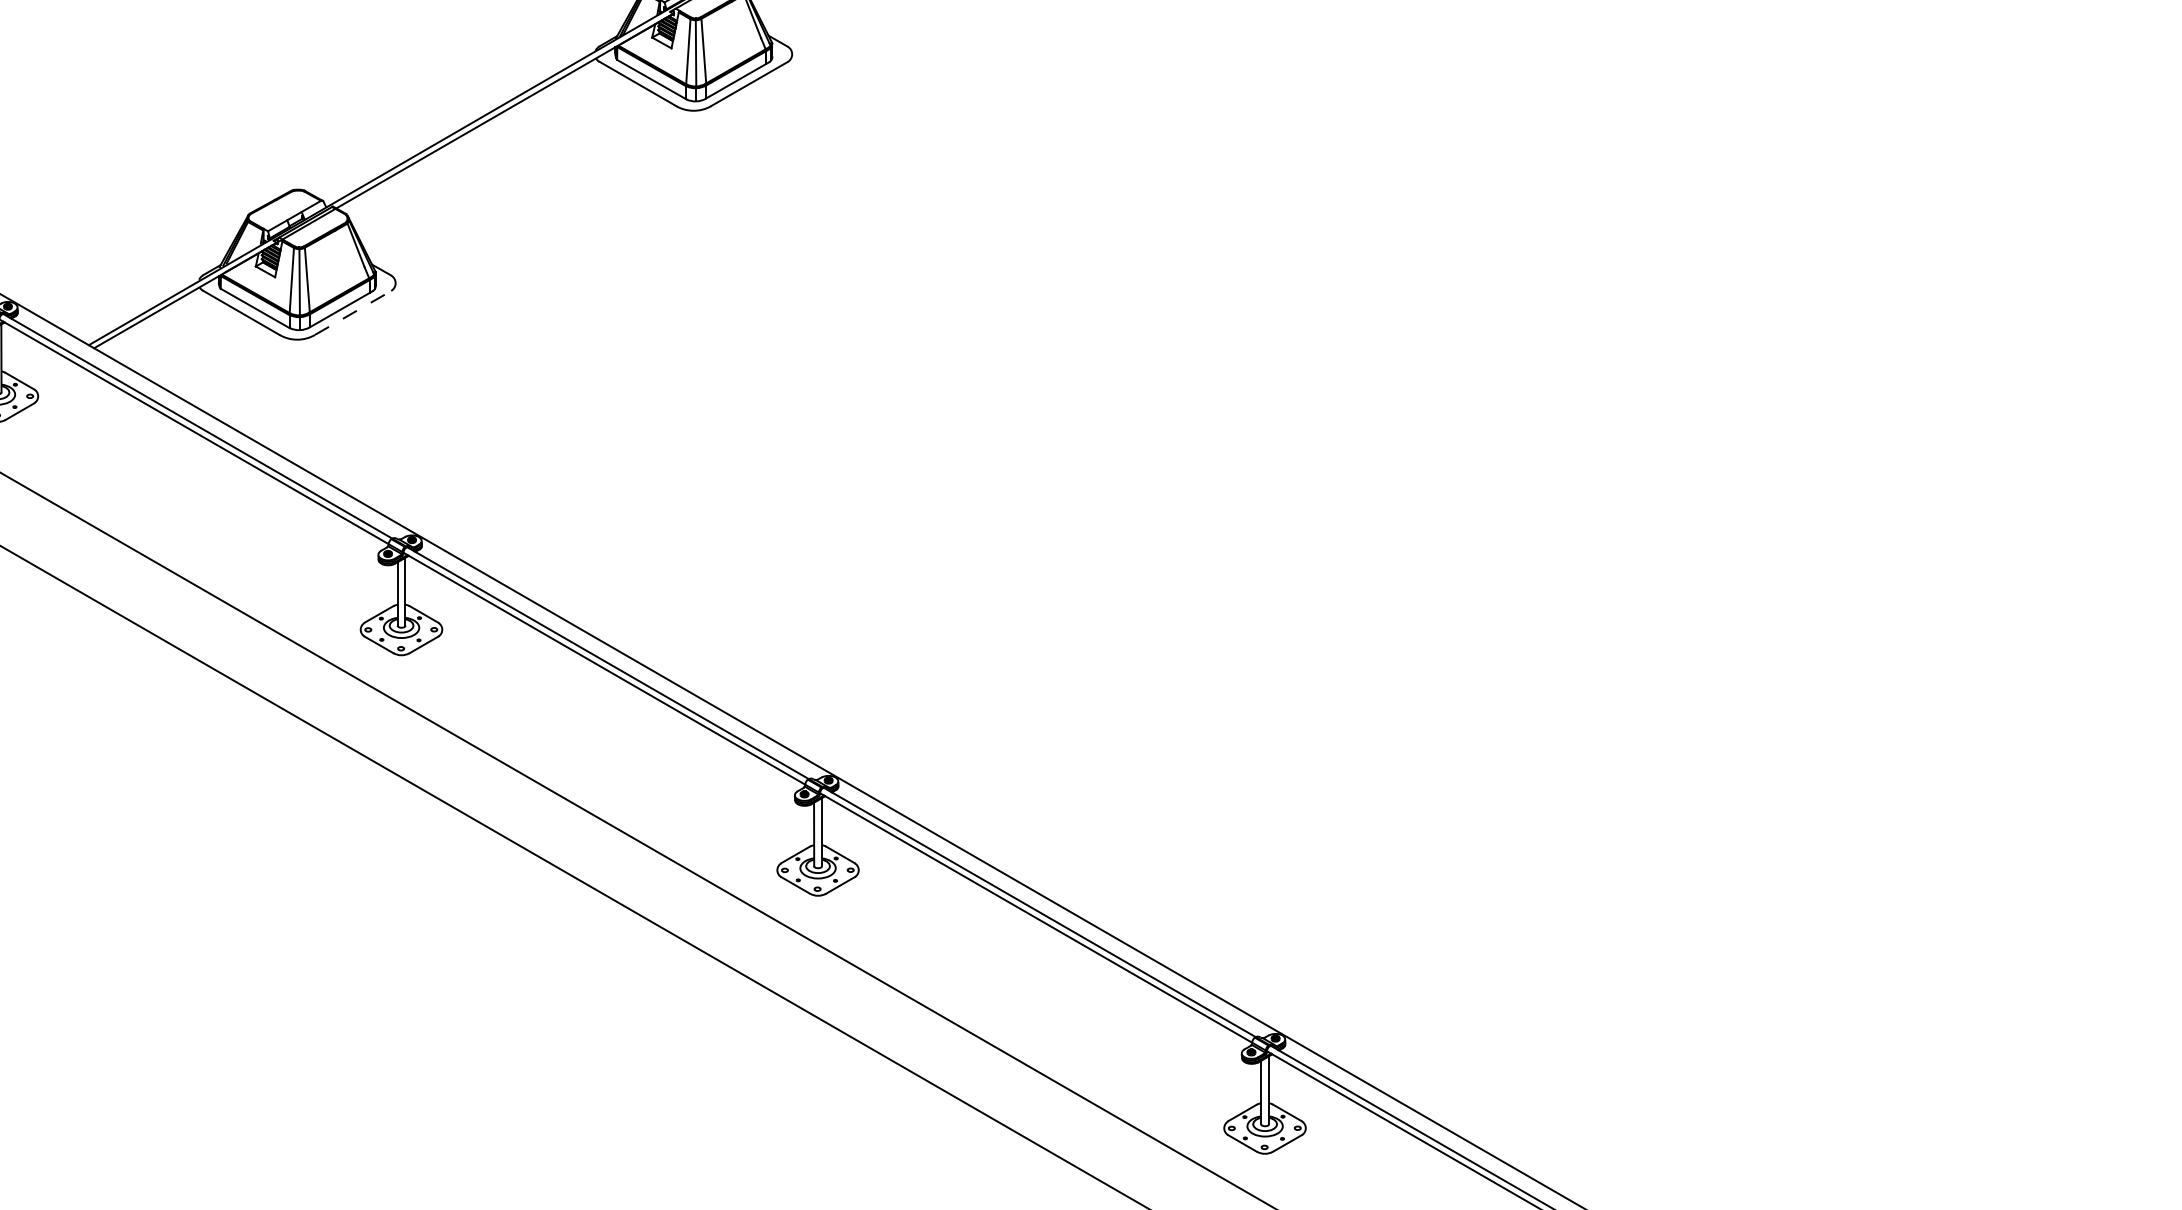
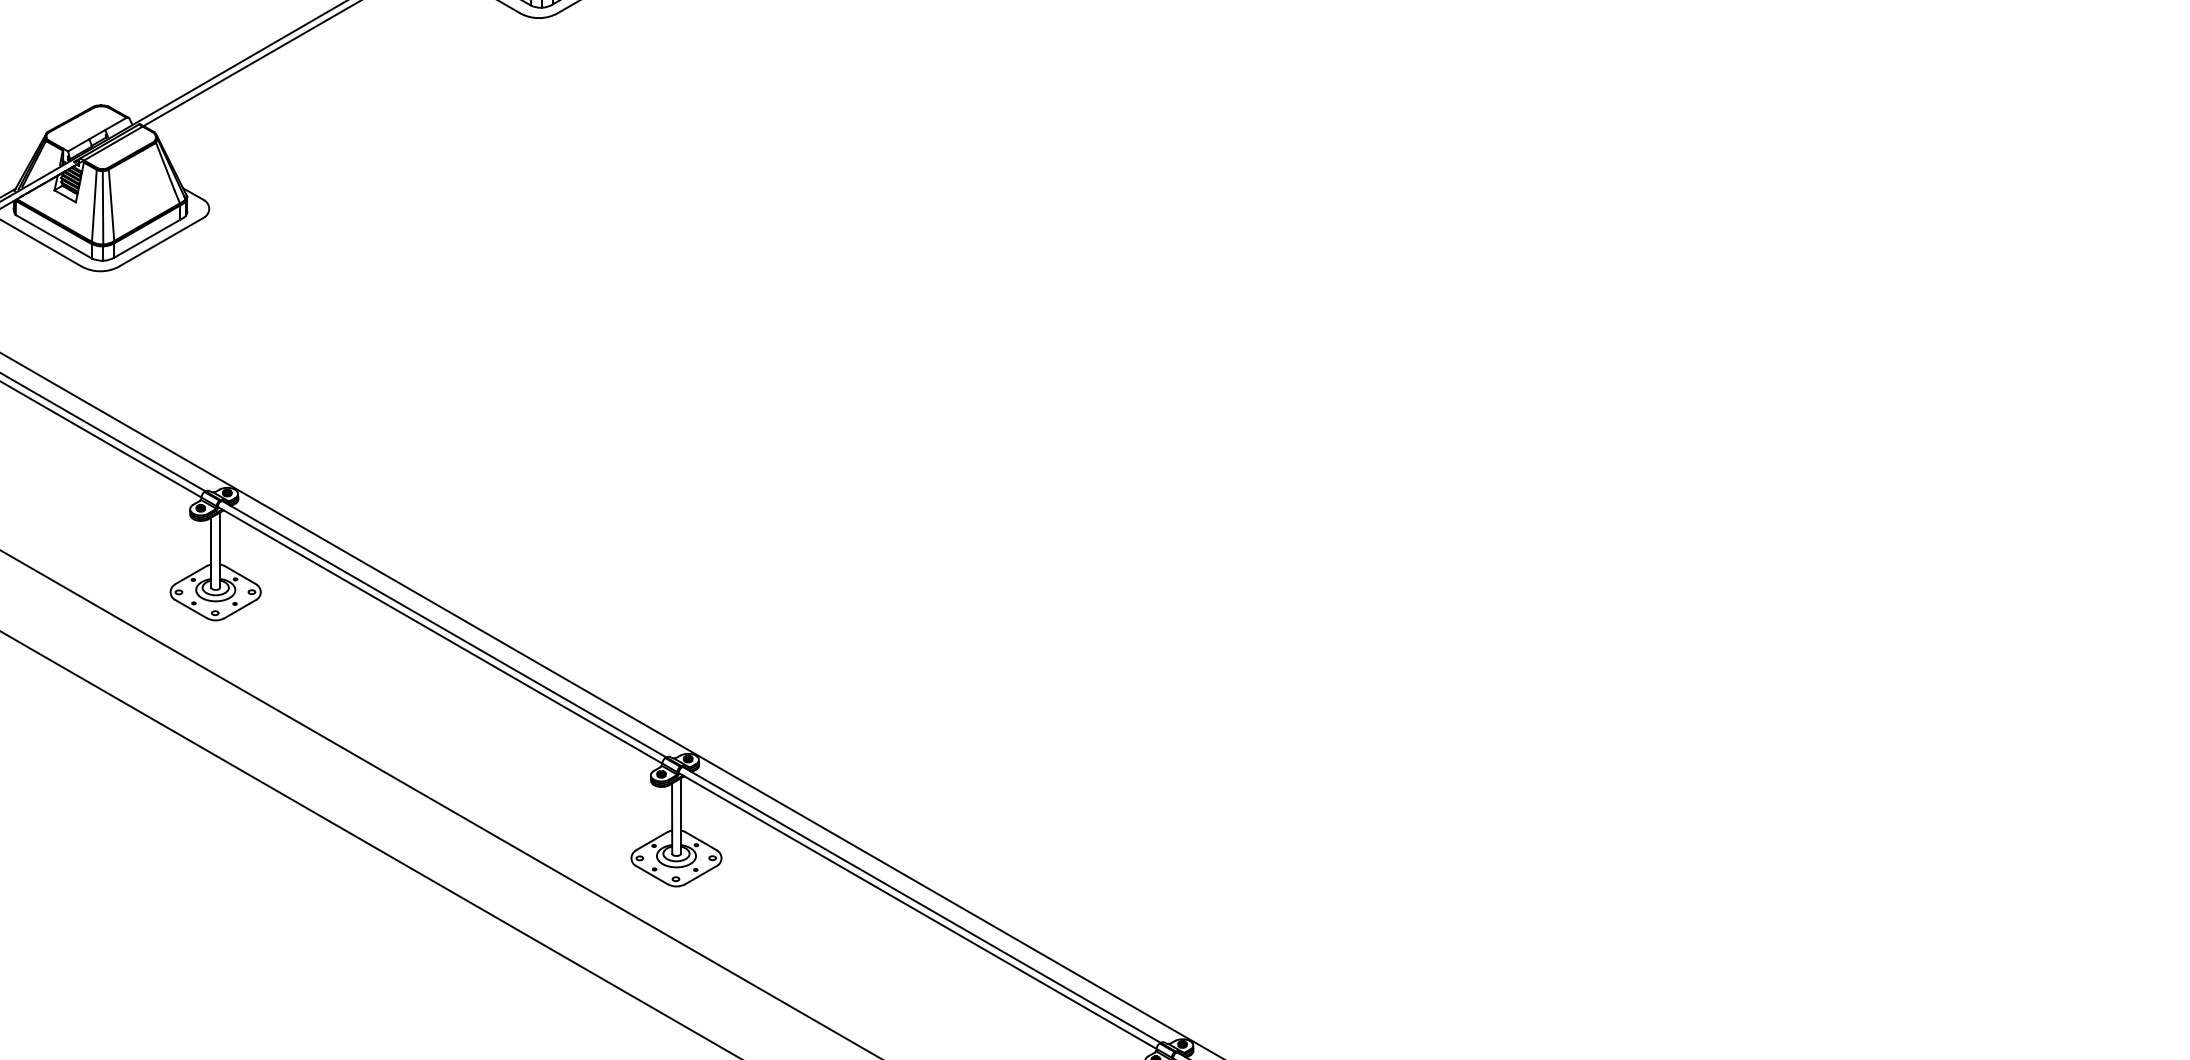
line: (353, 312) -> (162, 241), dashed -> solid

